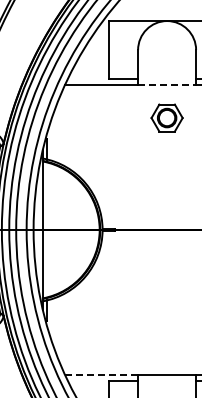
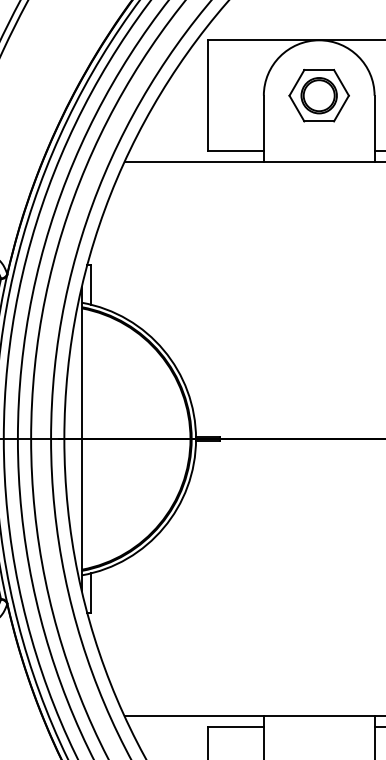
line: (167, 84) -> (319, 161), dashed -> solid
part: (166, 117) -> (318, 94), moved
line: (102, 375) -> (195, 716), dashed -> solid

